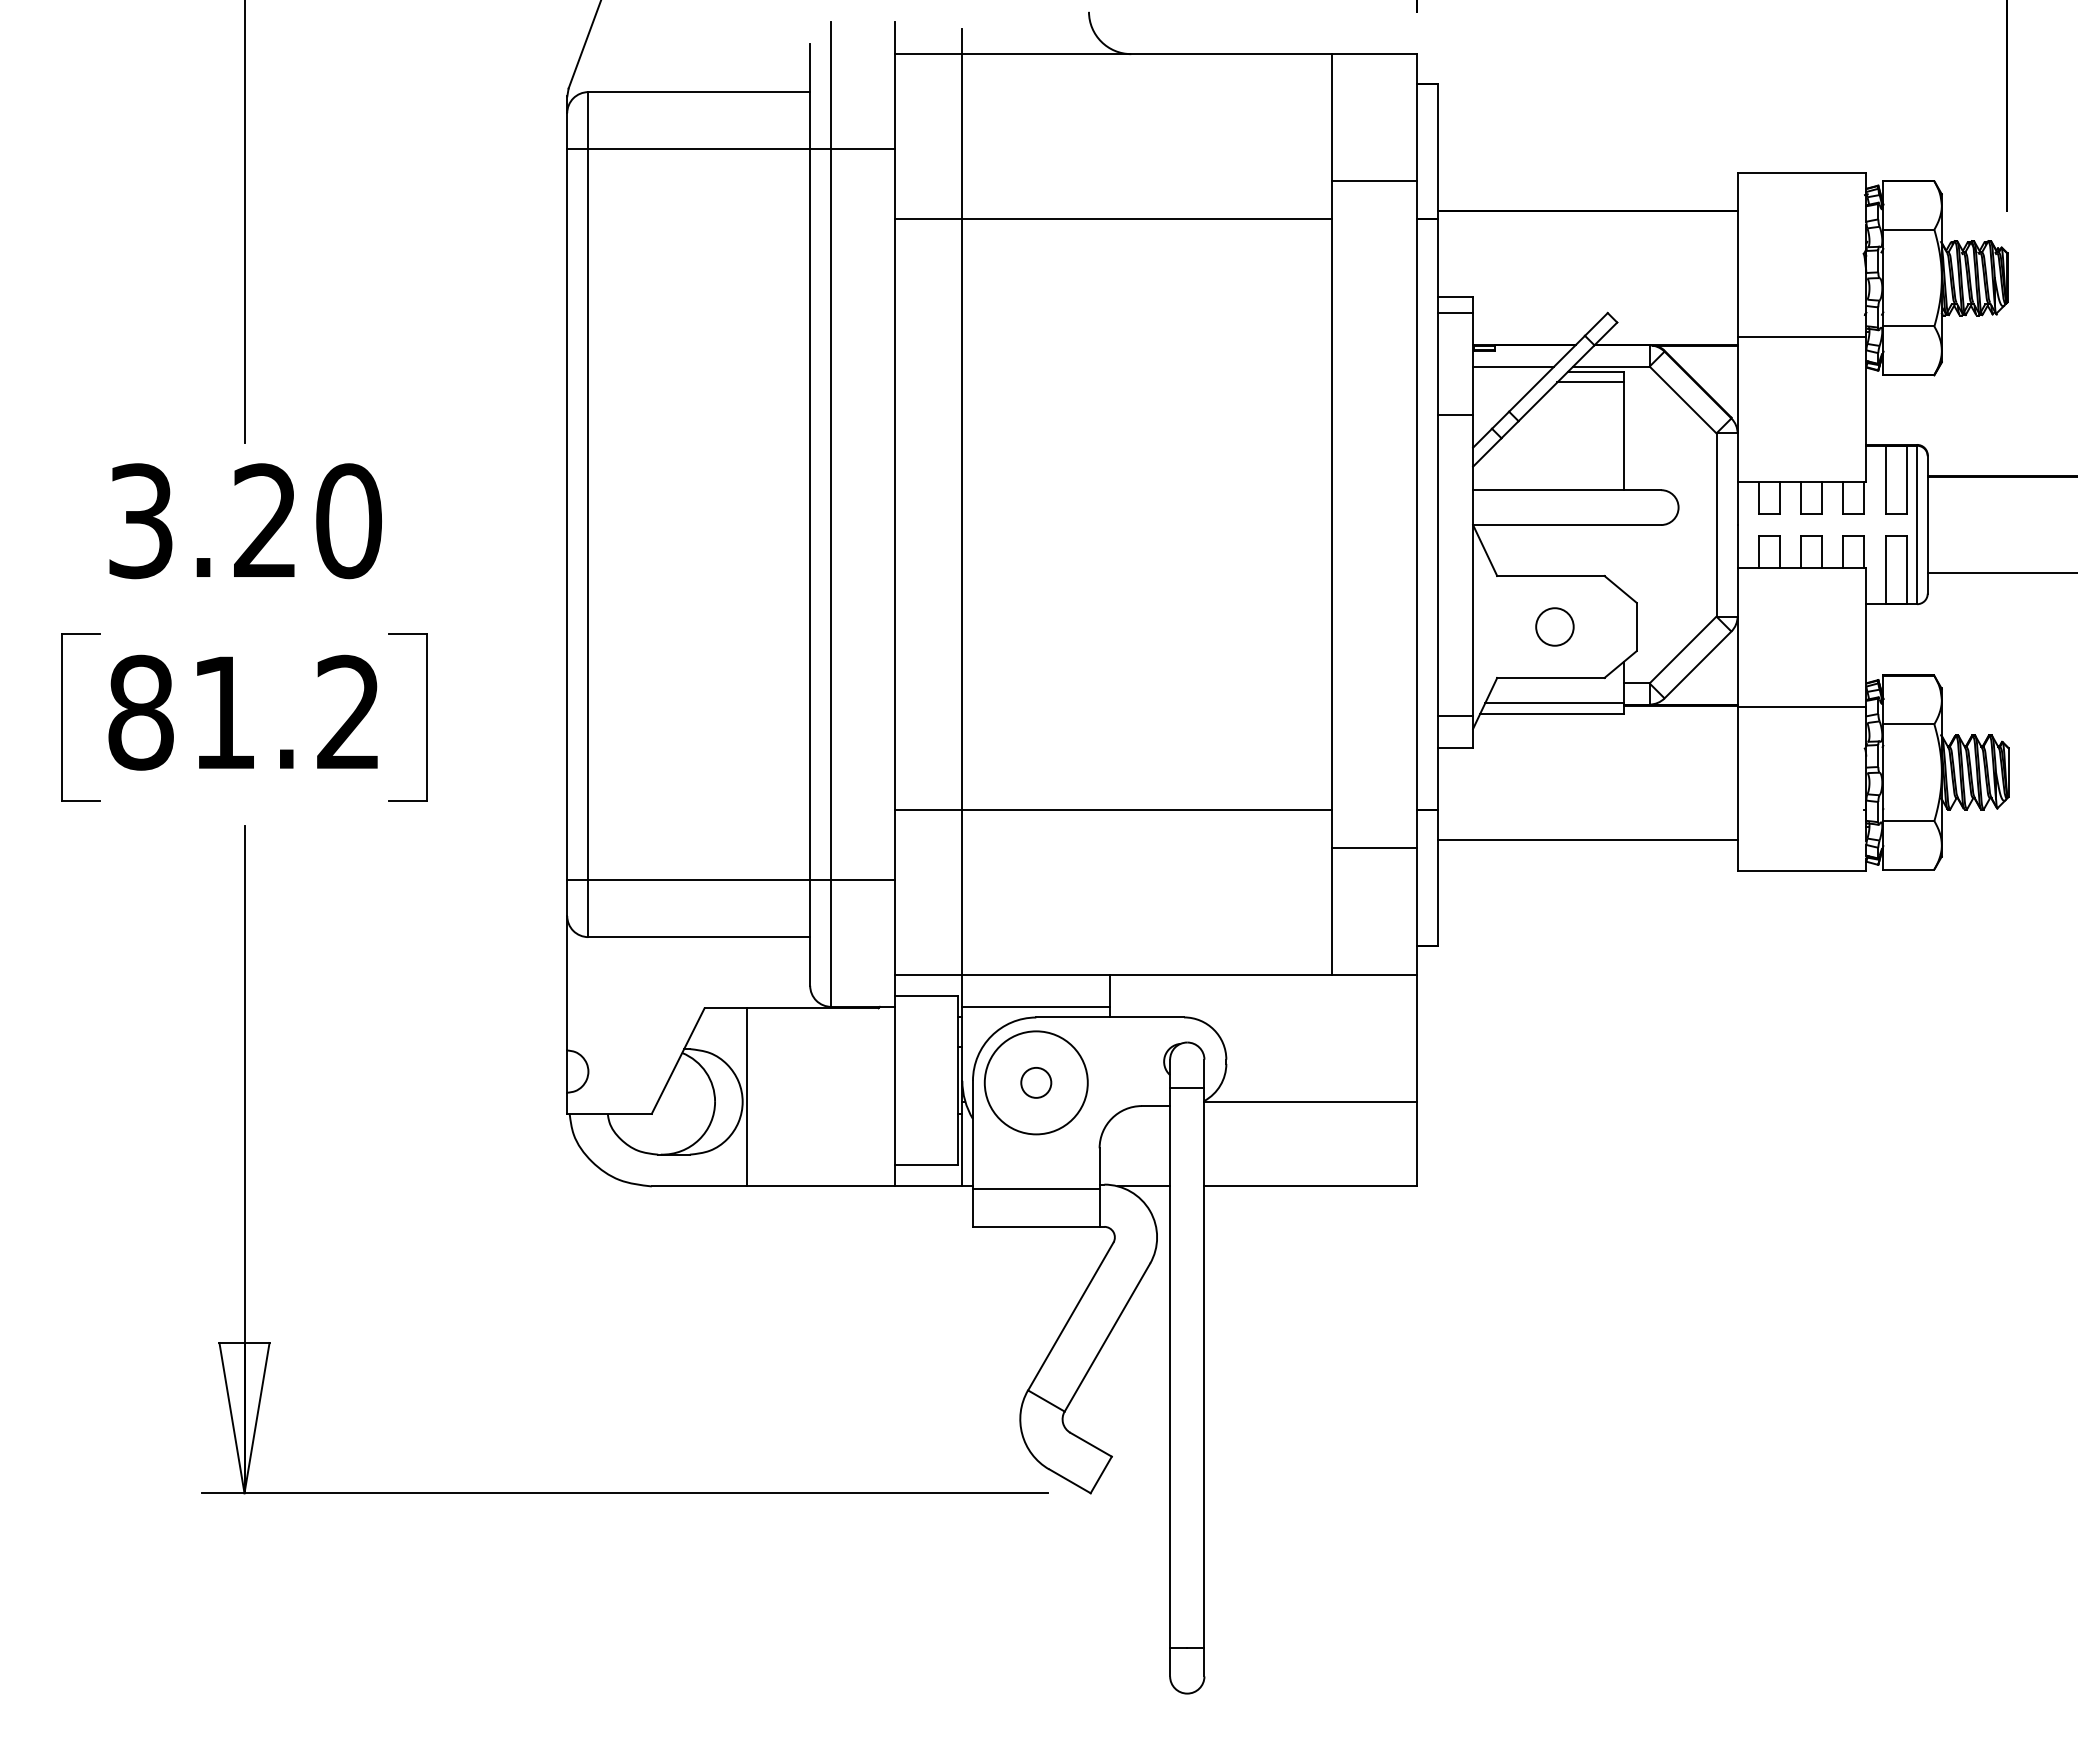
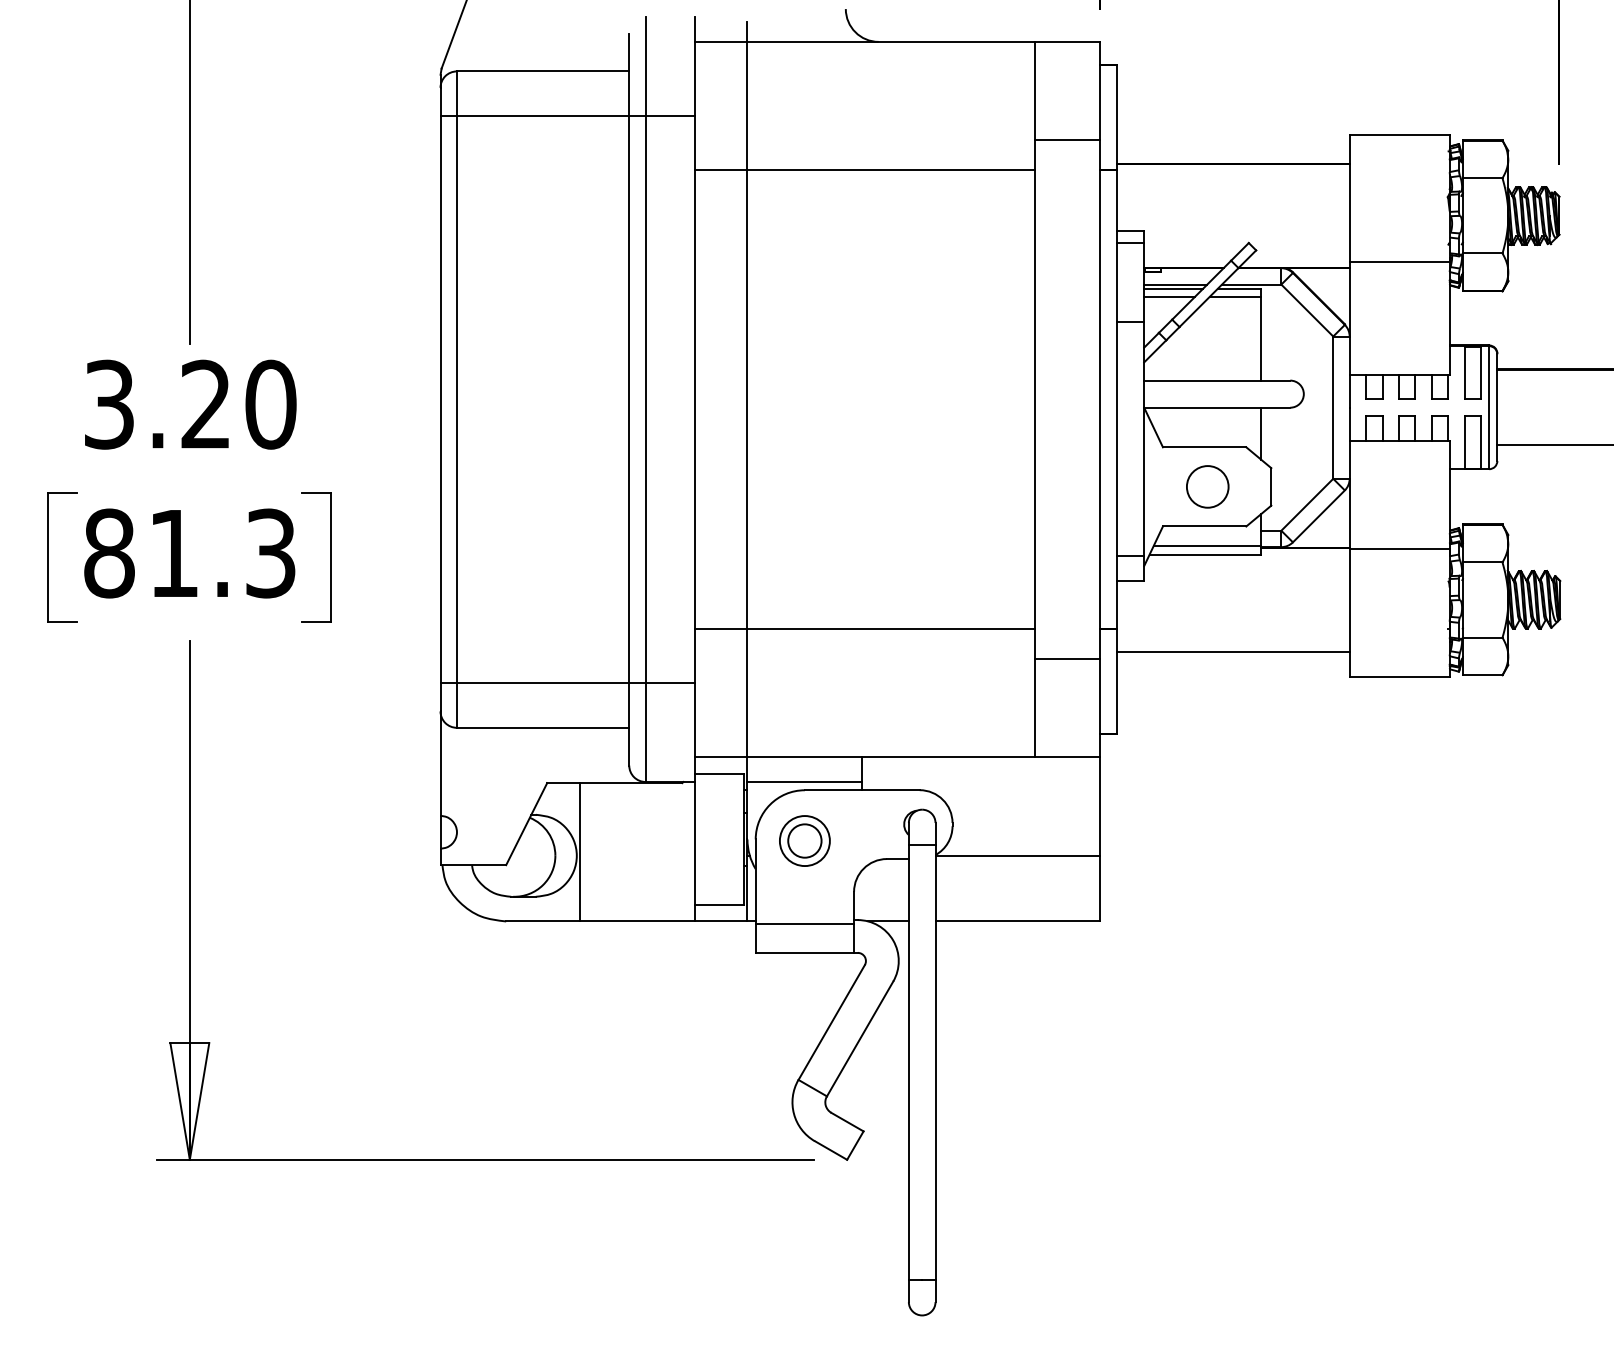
line: (1511, 371) -> (1174, 288), added
line: (1505, 382) -> (1169, 296), added
line: (1623, 558) -> (1261, 433), added
circle: (1554, 626) -> (1207, 486), size x1.43
text: (348, 712) -> (270, 553), 81.2 -> 81.3
circle: (1035, 1082) -> (804, 840), size x1.43
circle: (1036, 1082) -> (805, 840), size x0.62

